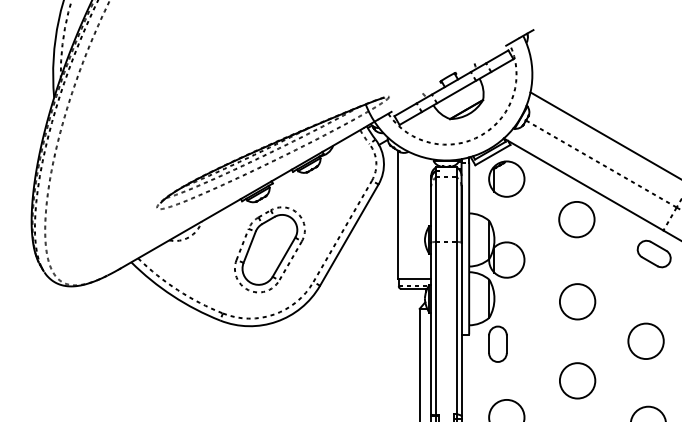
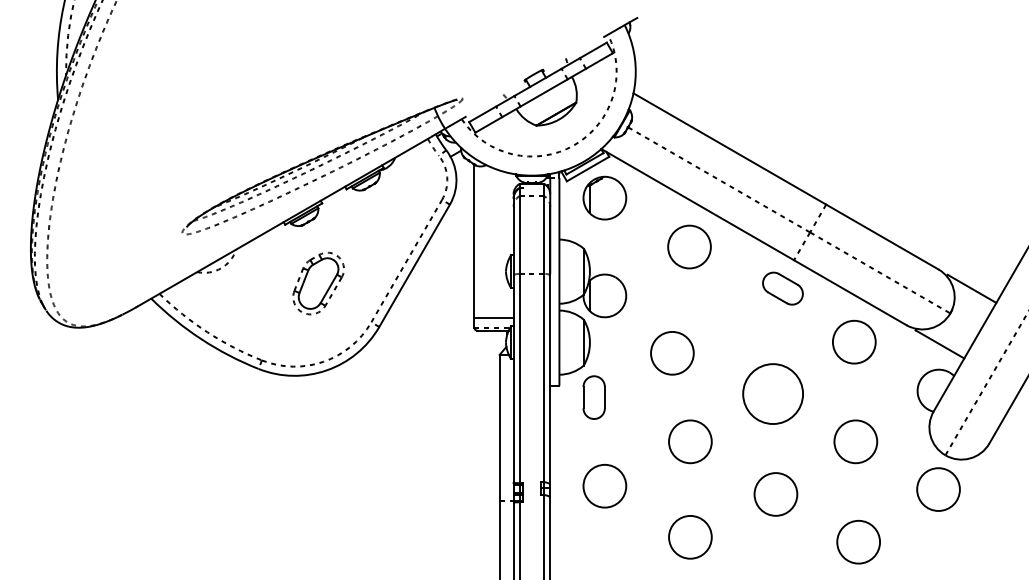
part: (269, 249) -> (318, 283), size x0.6
circle: (577, 301) -> (672, 353), moved
circle: (645, 340) -> (772, 393), size x1.4

